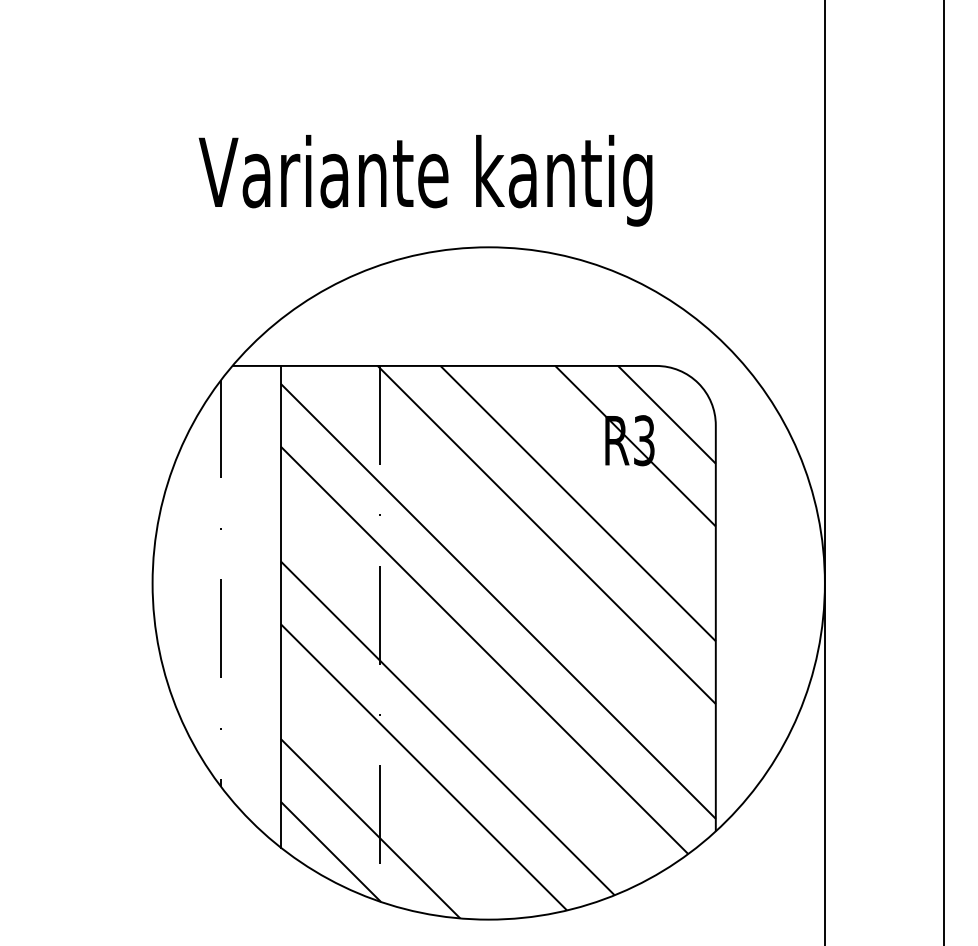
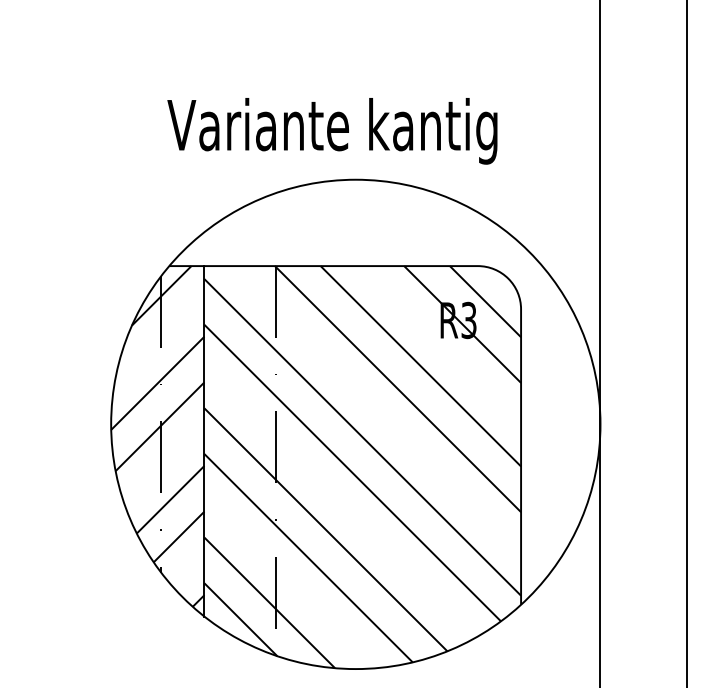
text: (425, 180) -> (332, 131), moved
hatch: (216, 599) -> (157, 436), added

